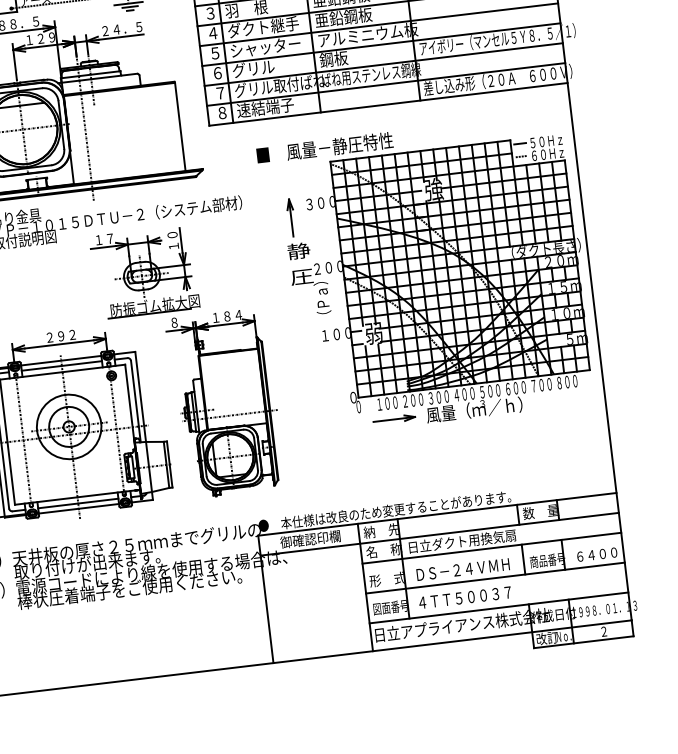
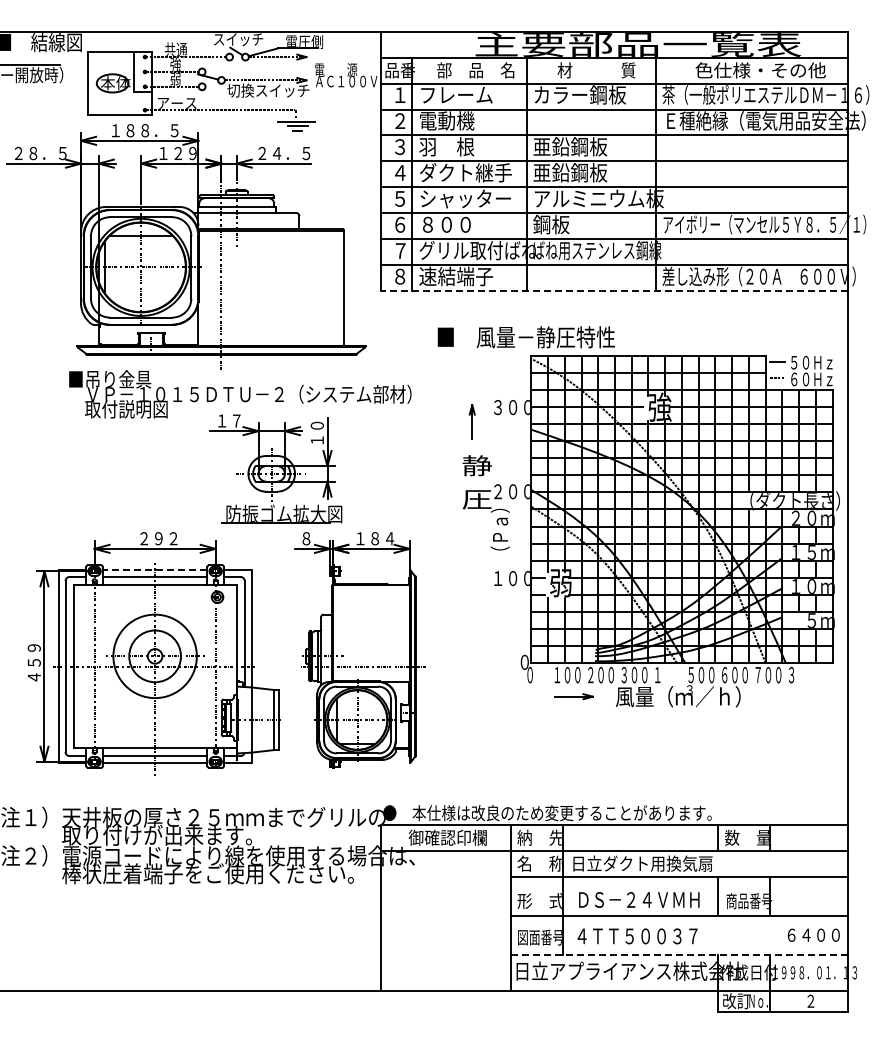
text: (253, 68) -> (446, 224), グリル -> ８００
line: (388, 104) -> (614, 291), solid -> dashed
part: (290, 217) -> (471, 421), size x0.7
line: (60, 361) -> (154, 570), solid -> dashed
text: (567, 382) -> (801, 675), ８００ -> ３
text: (464, 393) -> (667, 674), ４００ -> １
part: (393, 419) -> (573, 696), size x0.7
text: (596, 554) -> (813, 934), moved
line: (498, 607) -> (679, 954), solid -> dashed

